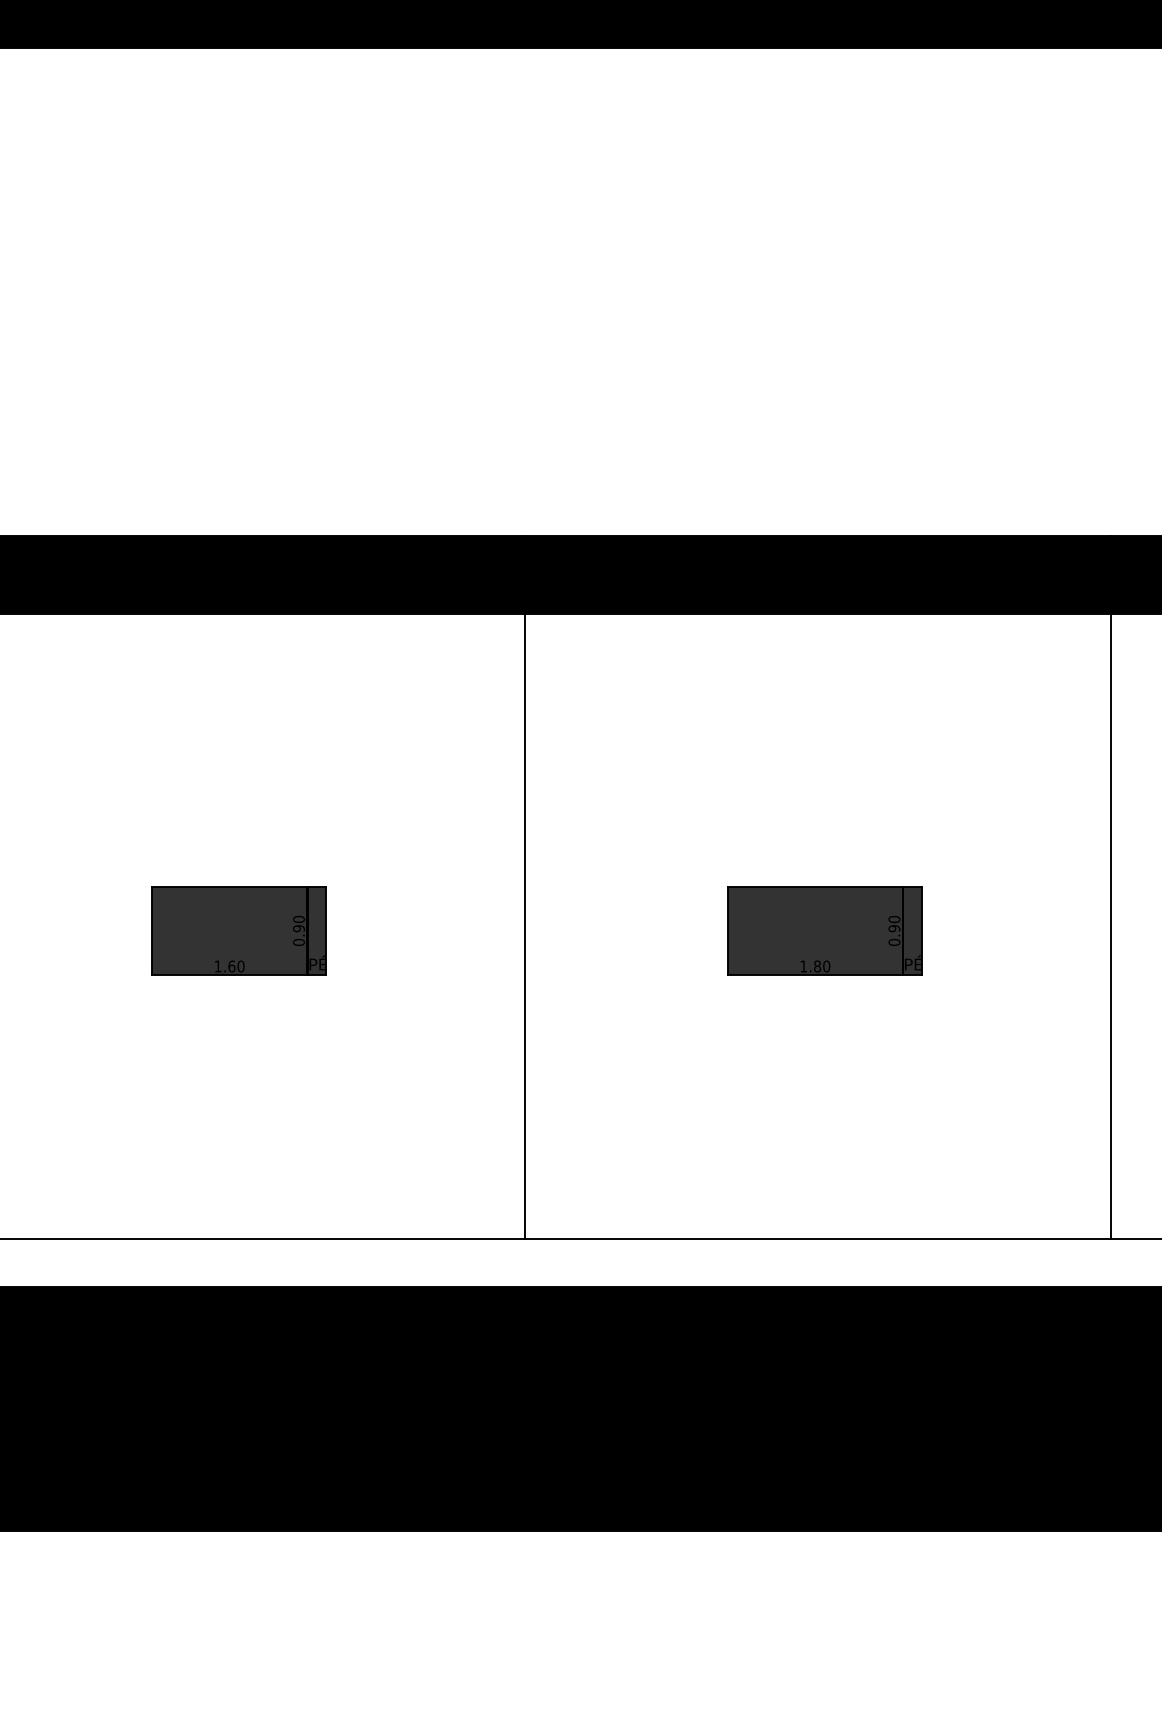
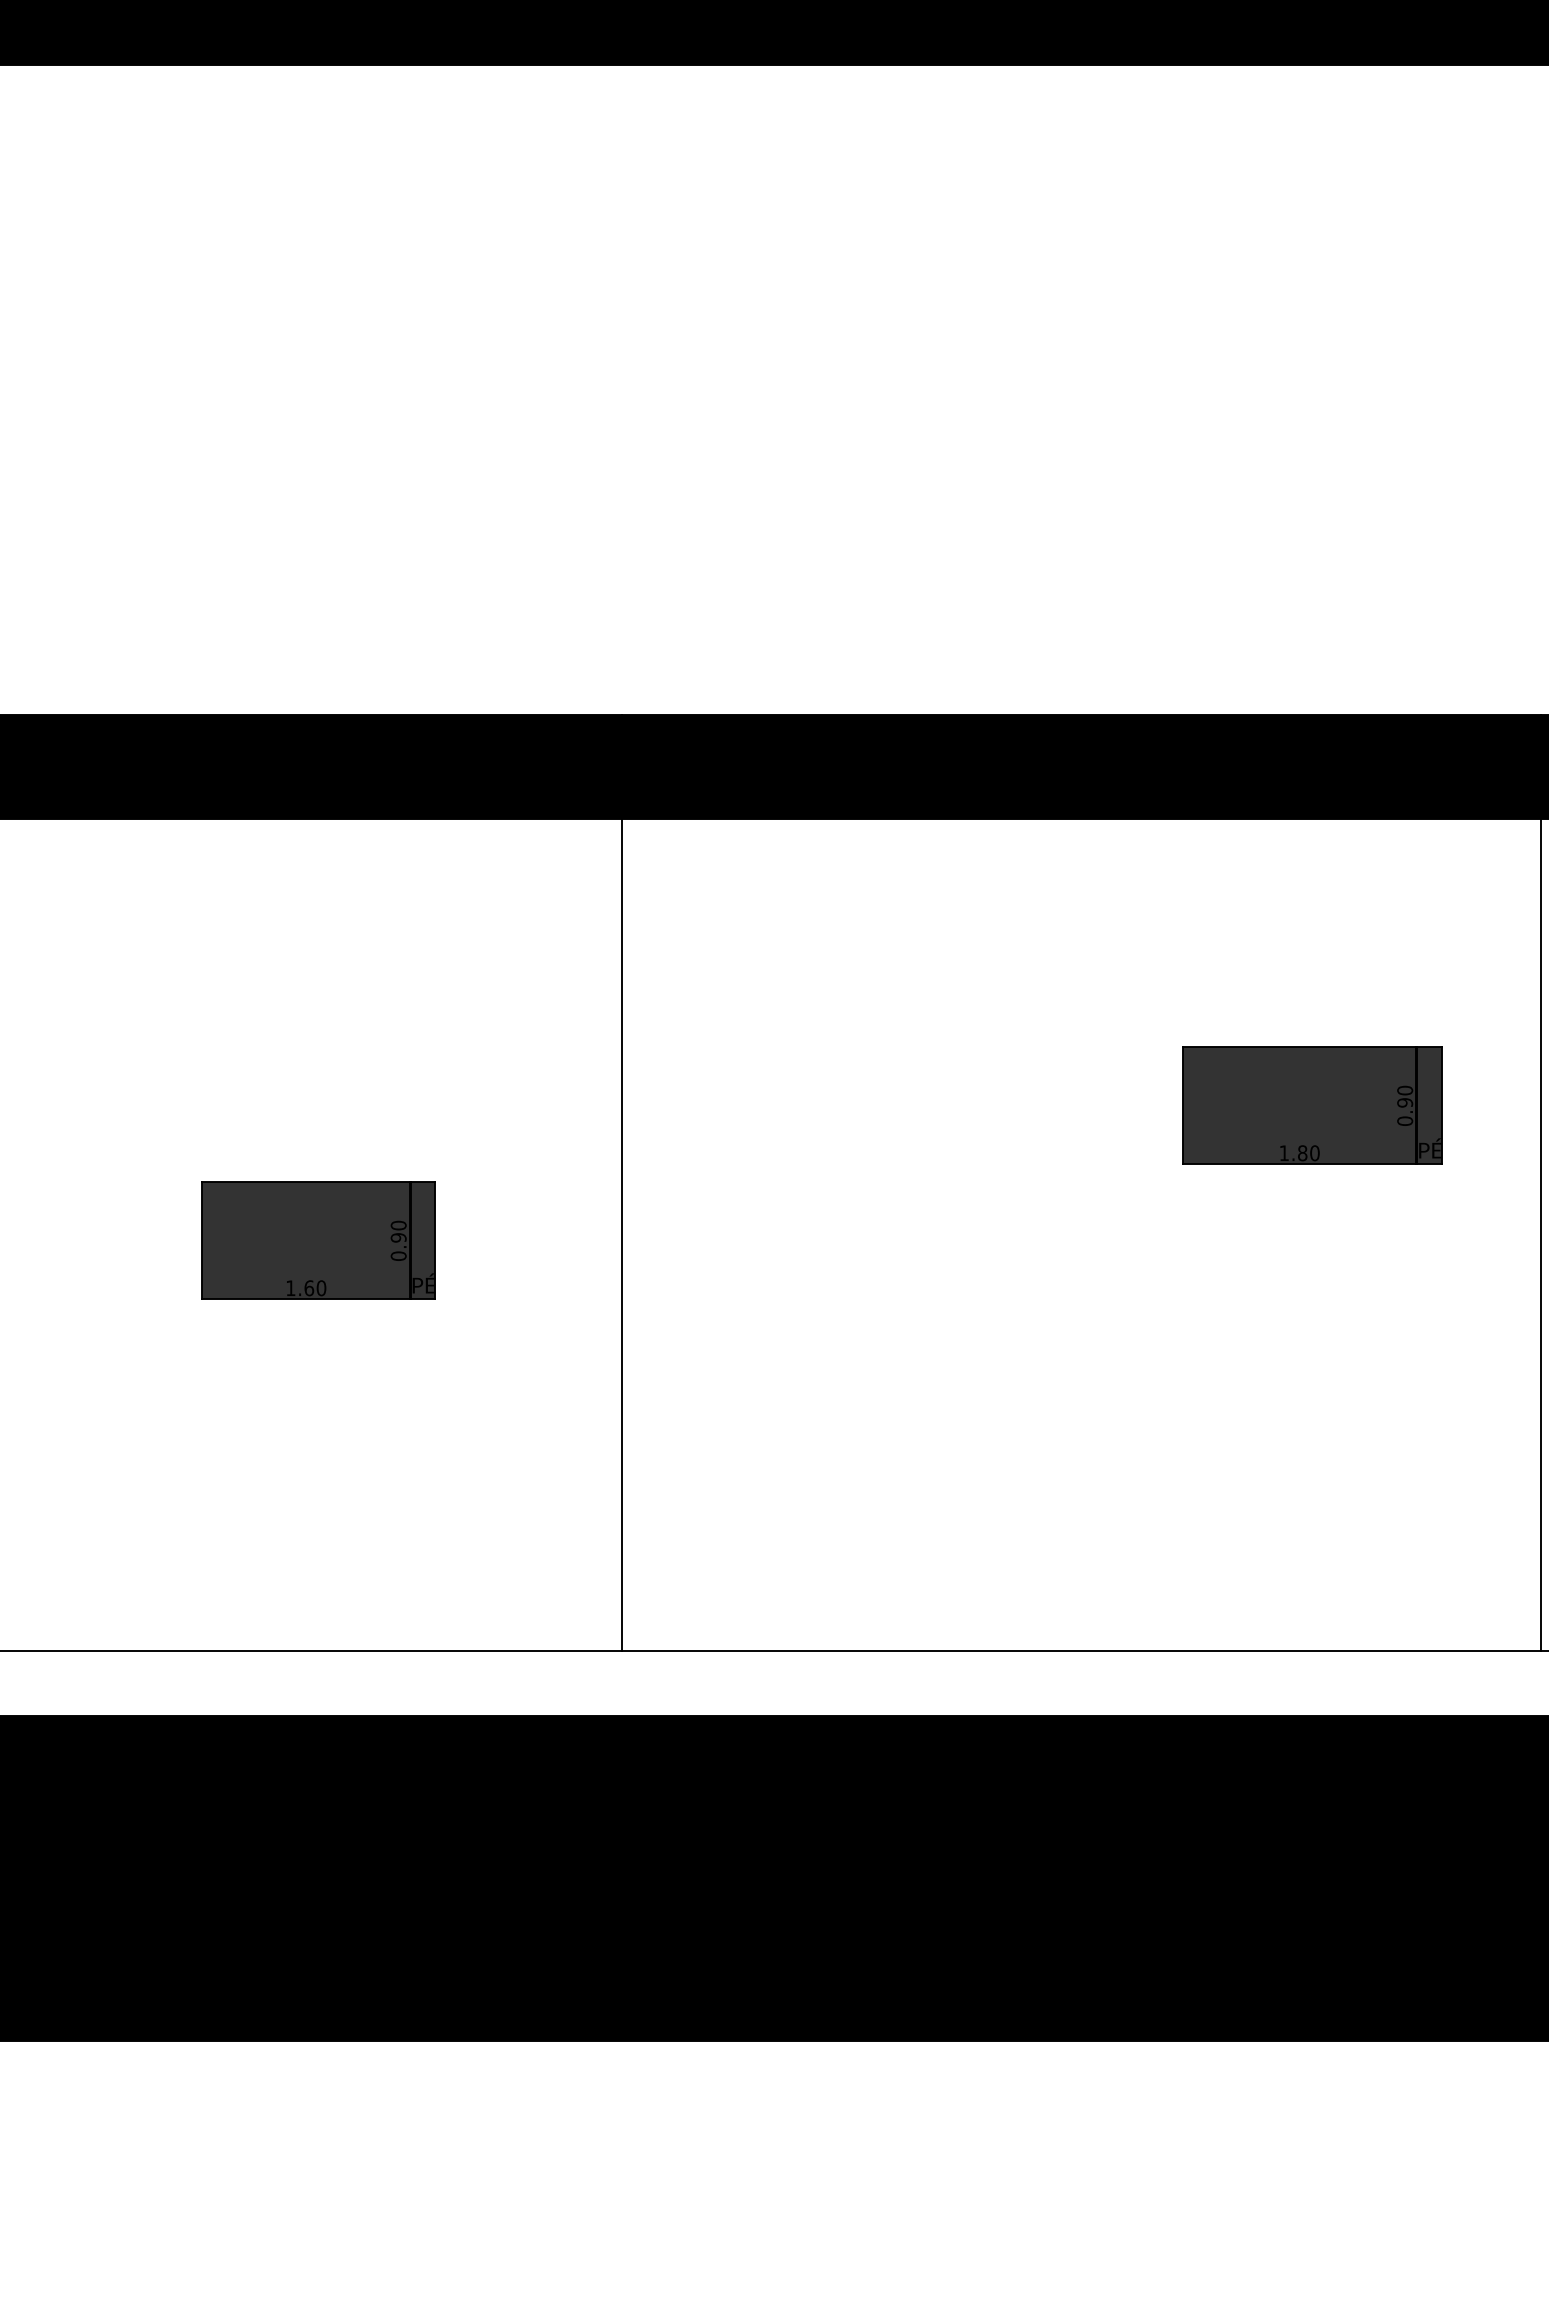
line: (524, 887) -> (621, 1182), moved
line: (1110, 887) -> (1541, 1182), moved
part: (824, 930) -> (1312, 1105), moved

